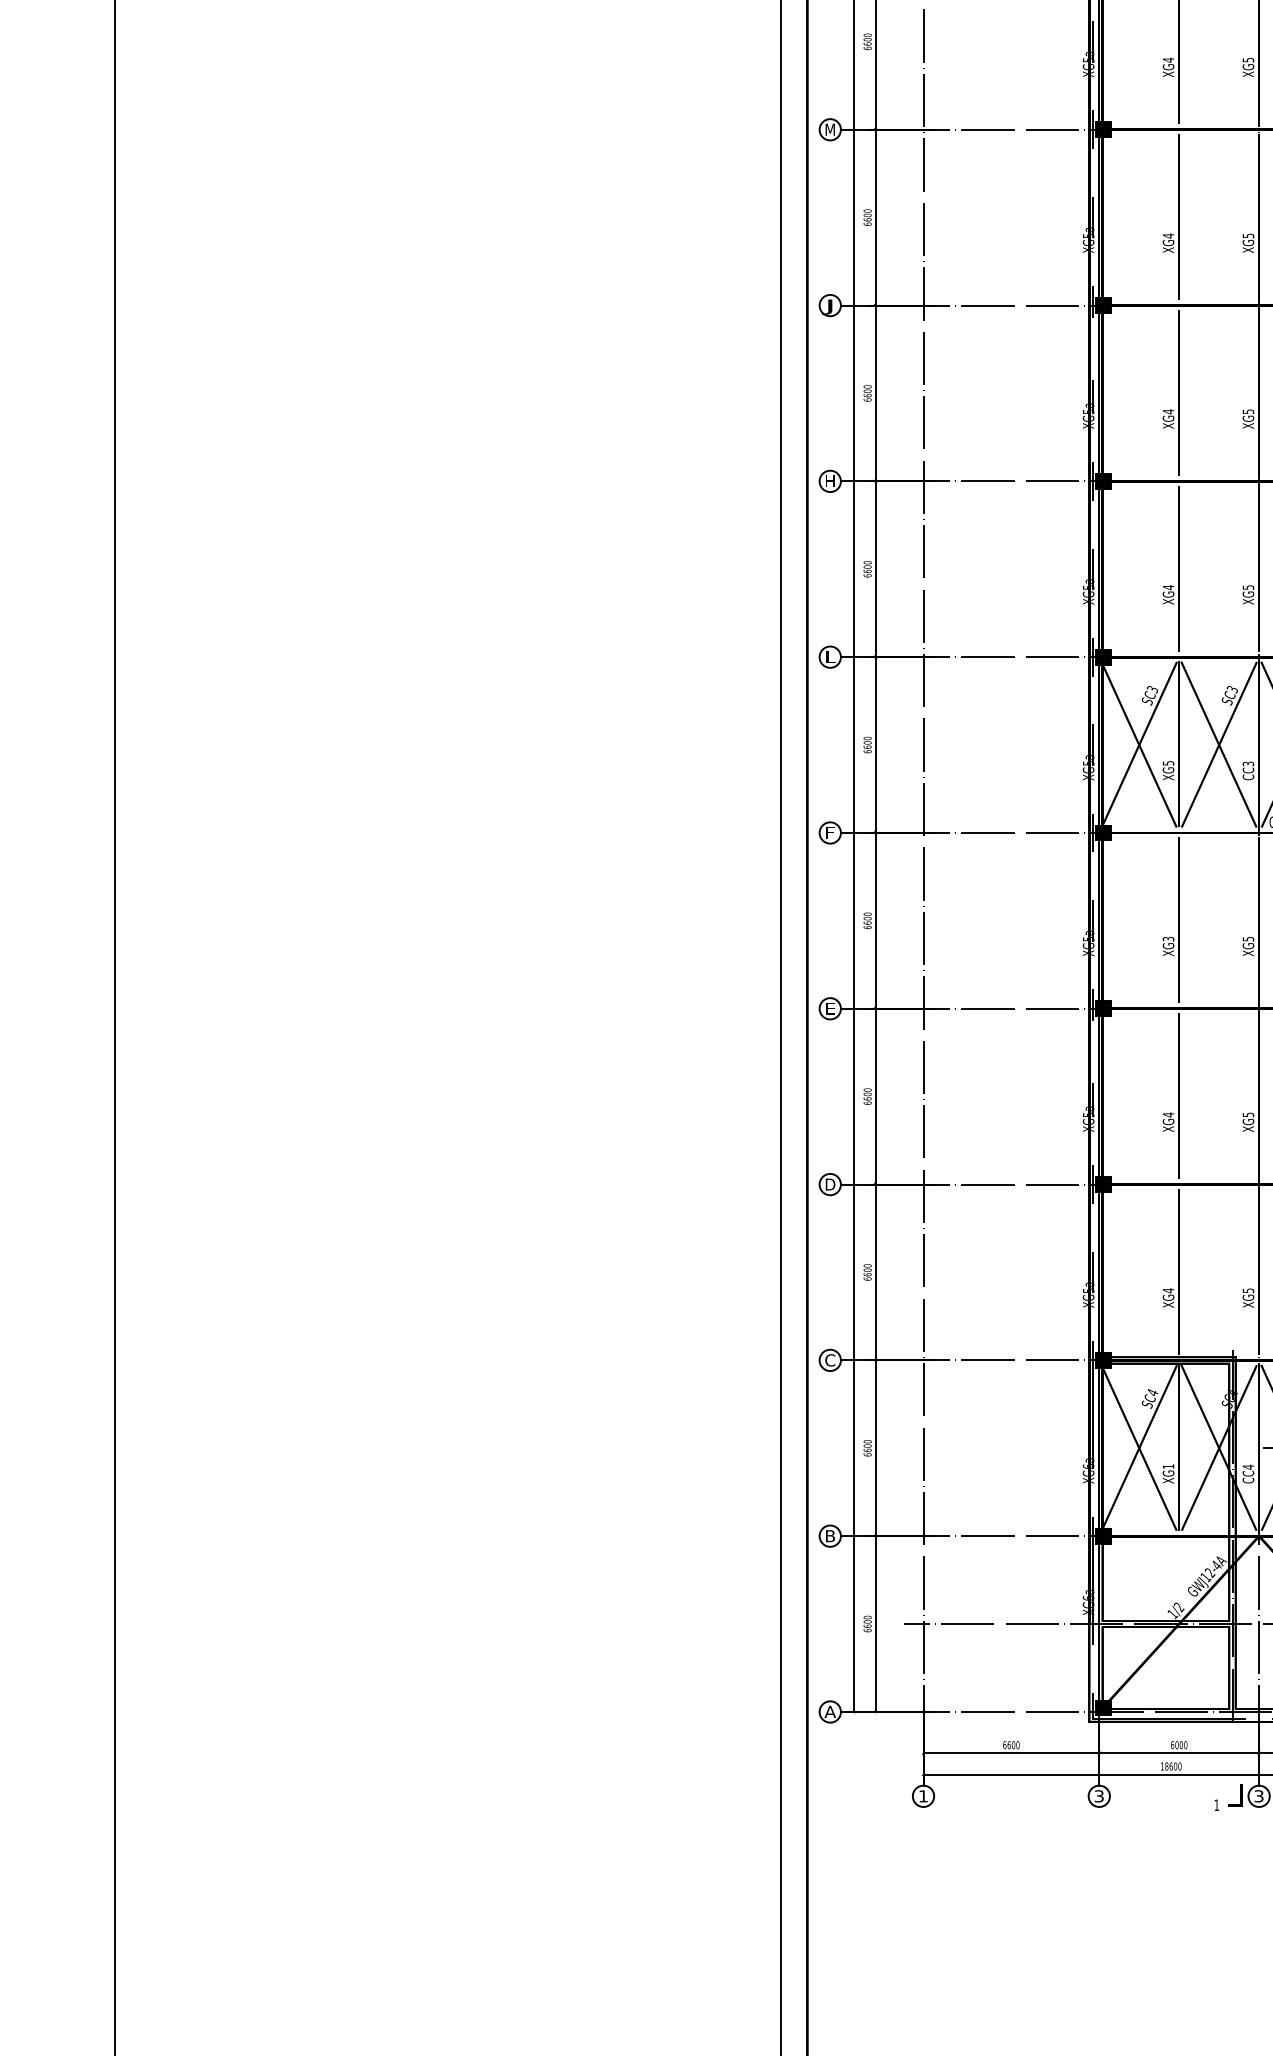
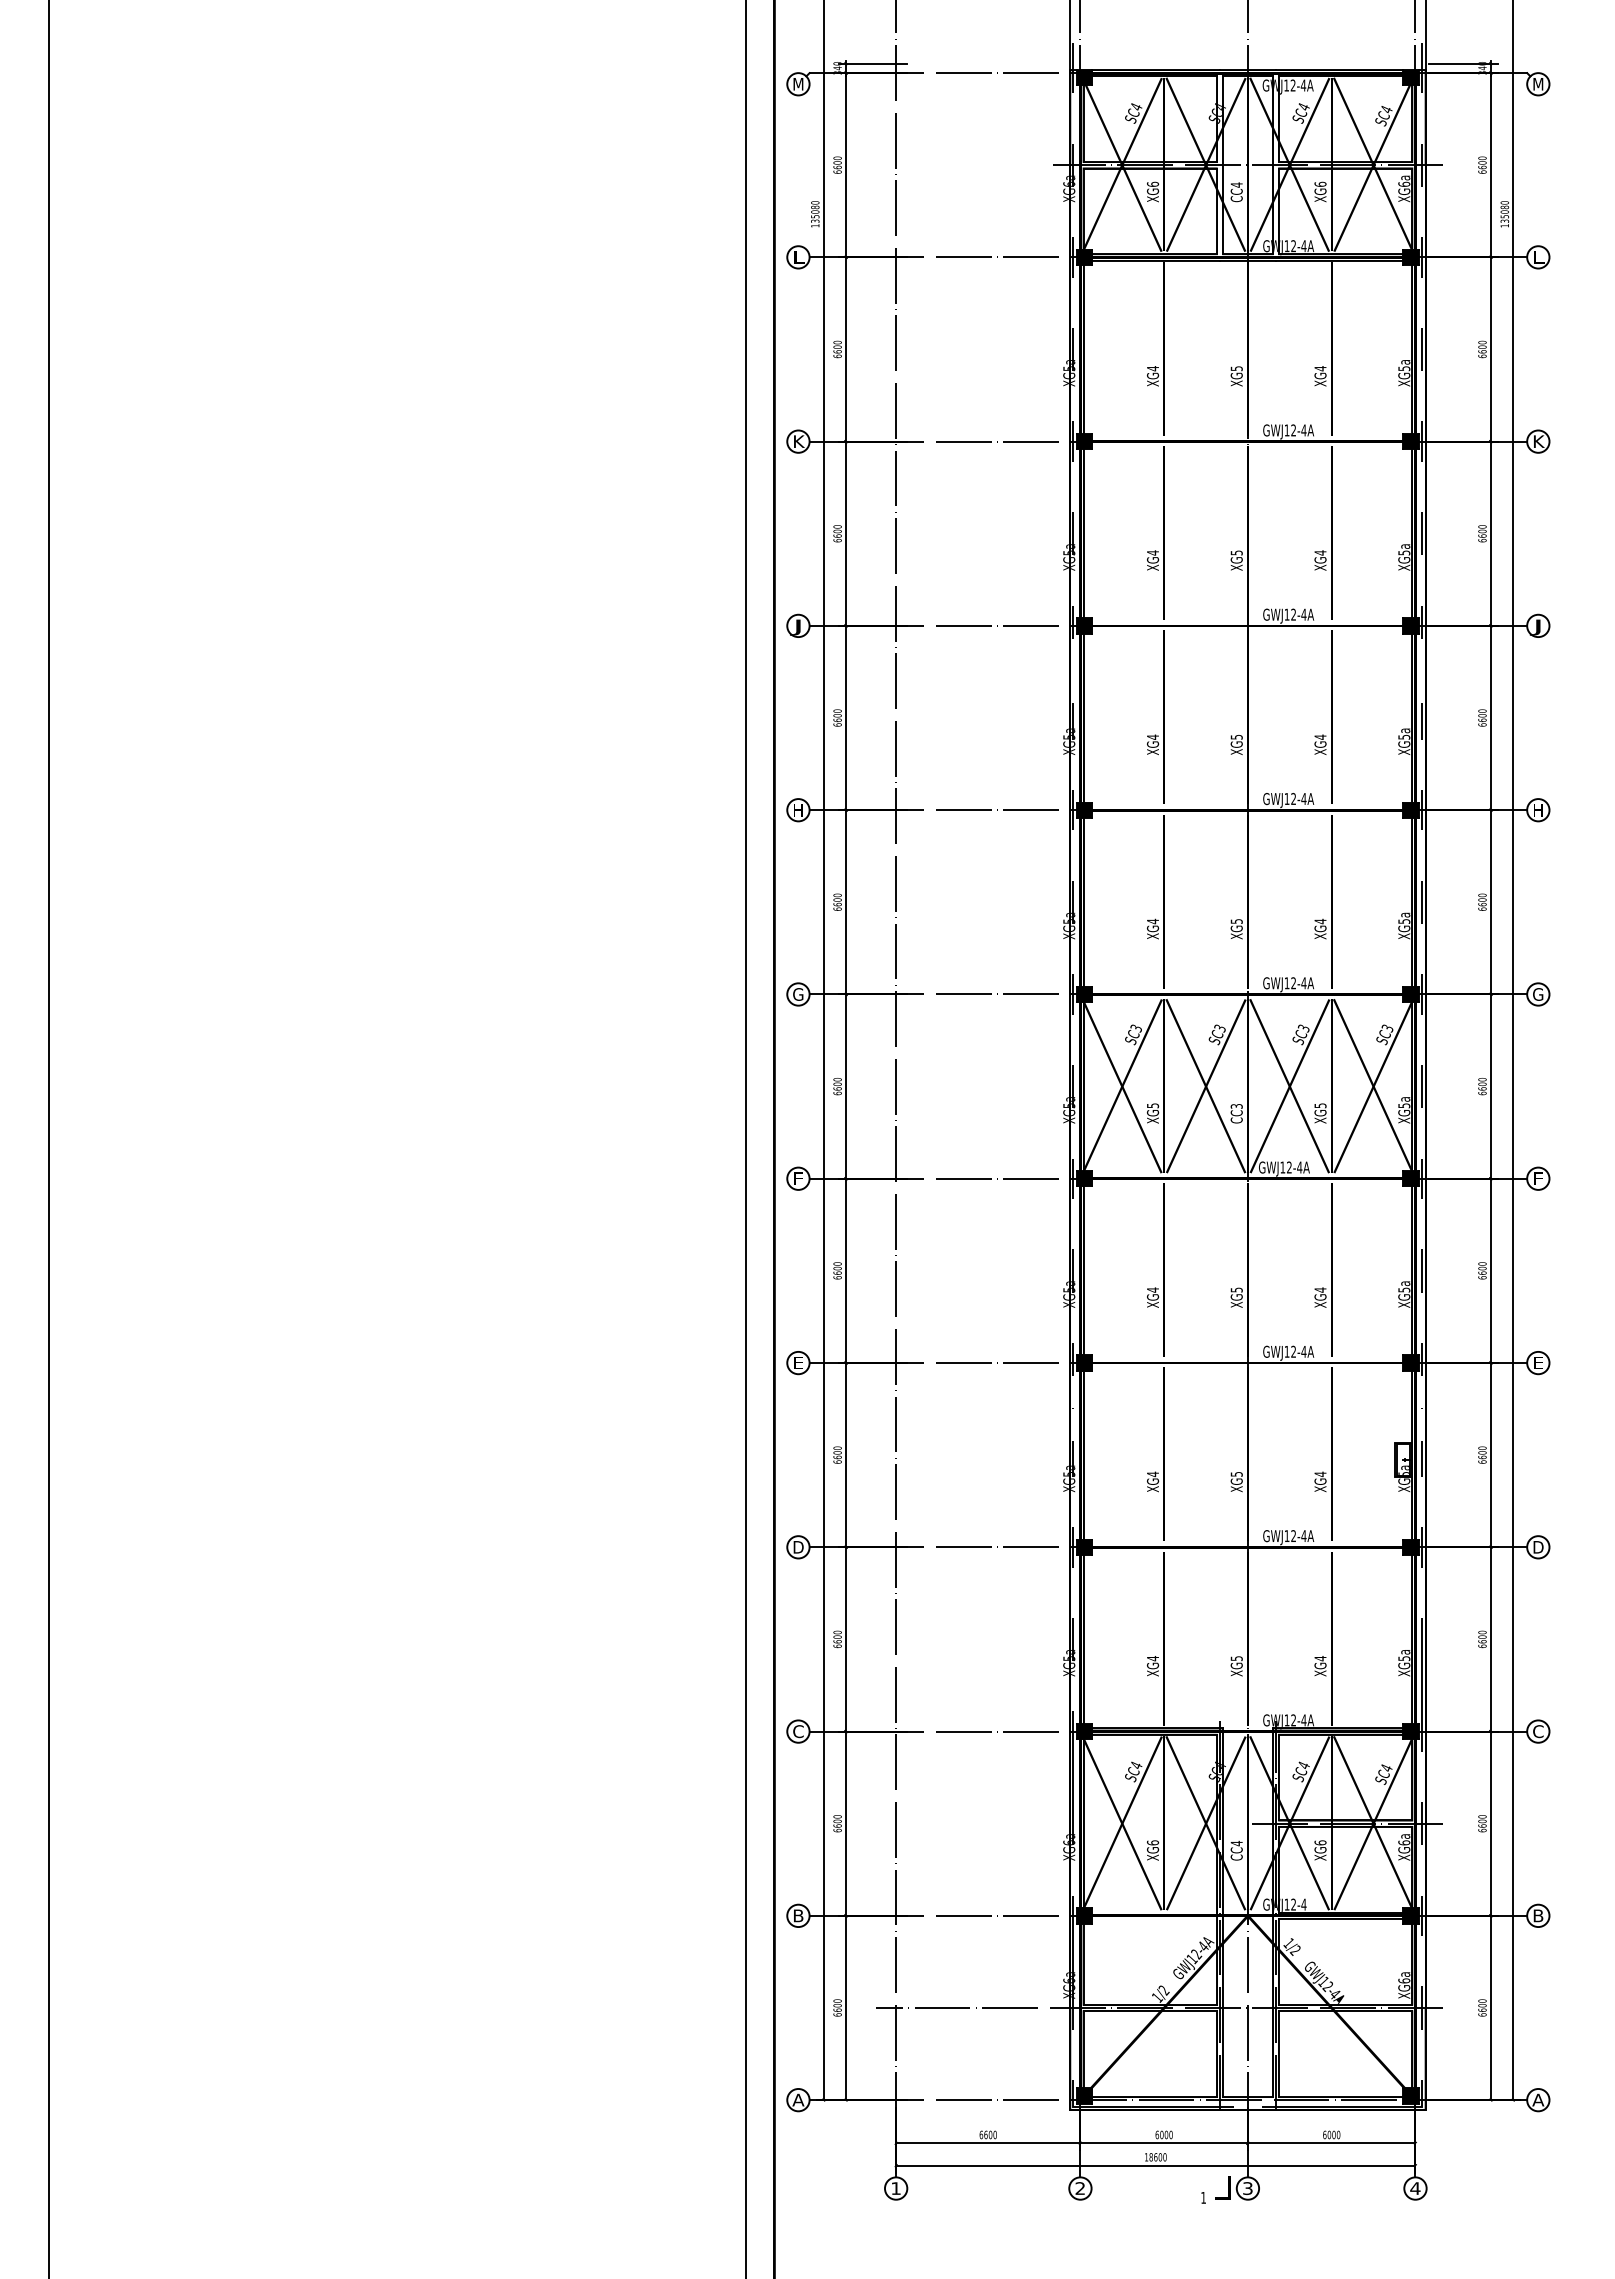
text: (830, 129) -> (798, 441), M -> K
text: (830, 657) -> (798, 994), L -> G
text: (1168, 938) -> (1152, 1289), XG3 -> XG4
text: (1168, 1466) -> (1152, 1842), XG1 -> XG6
text: (1099, 1796) -> (1080, 2188), 3 -> 2

